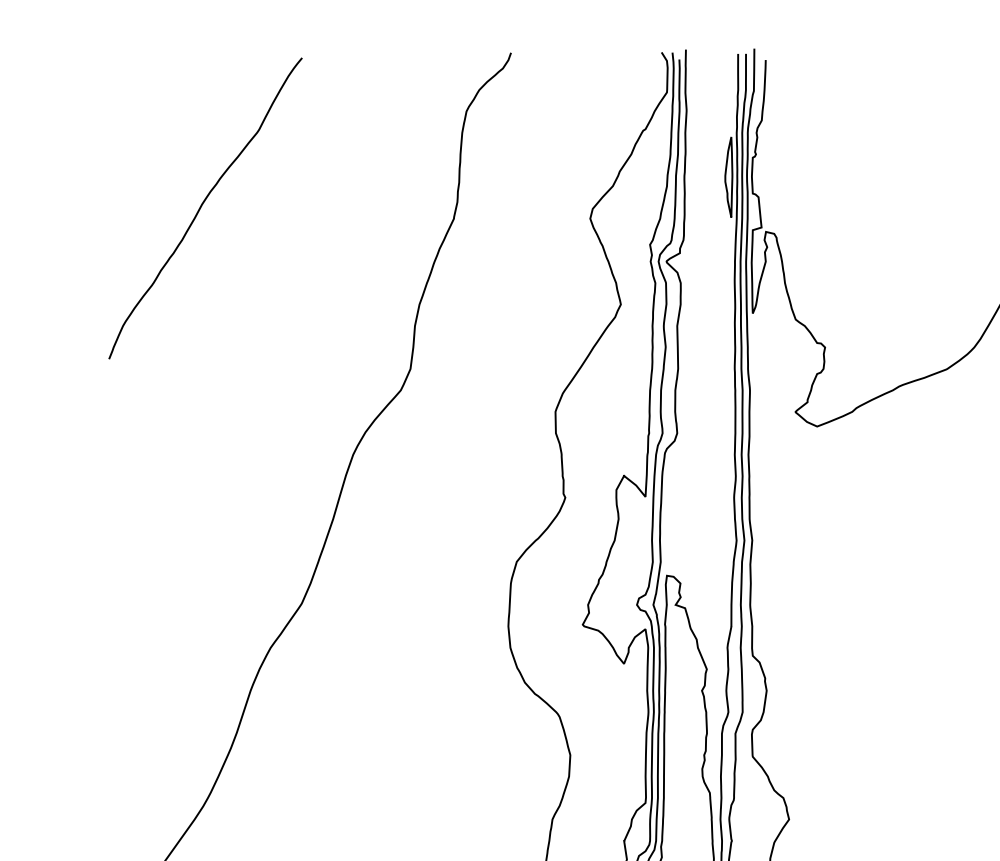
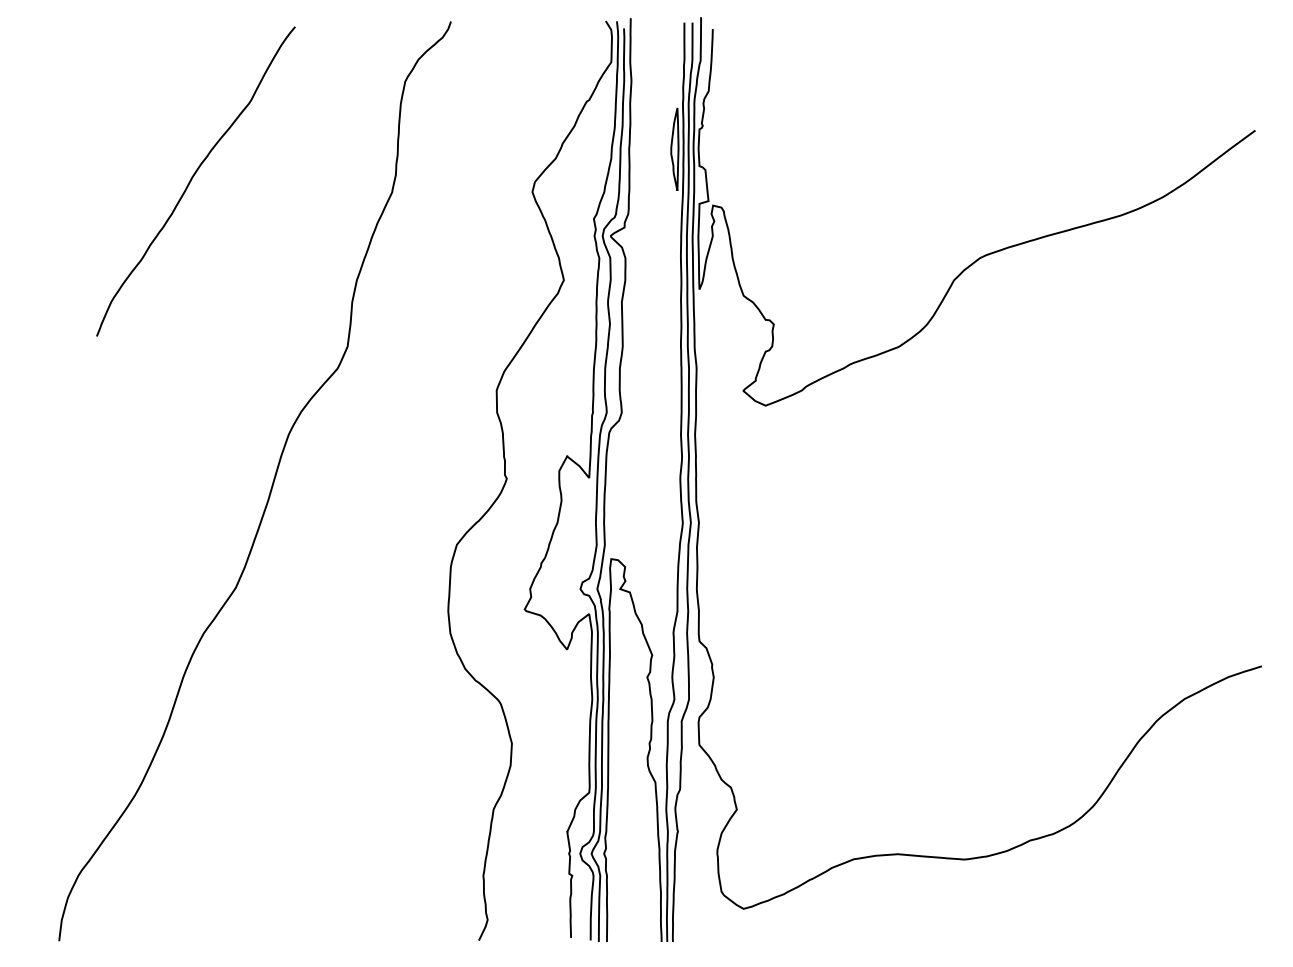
curve: (202, 206) -> (192, 179), moved

